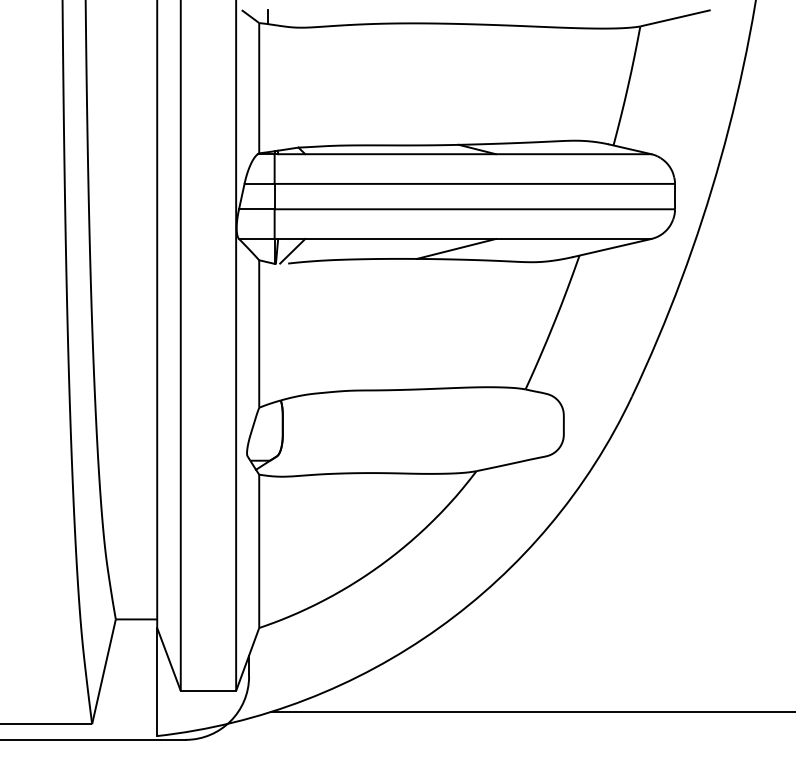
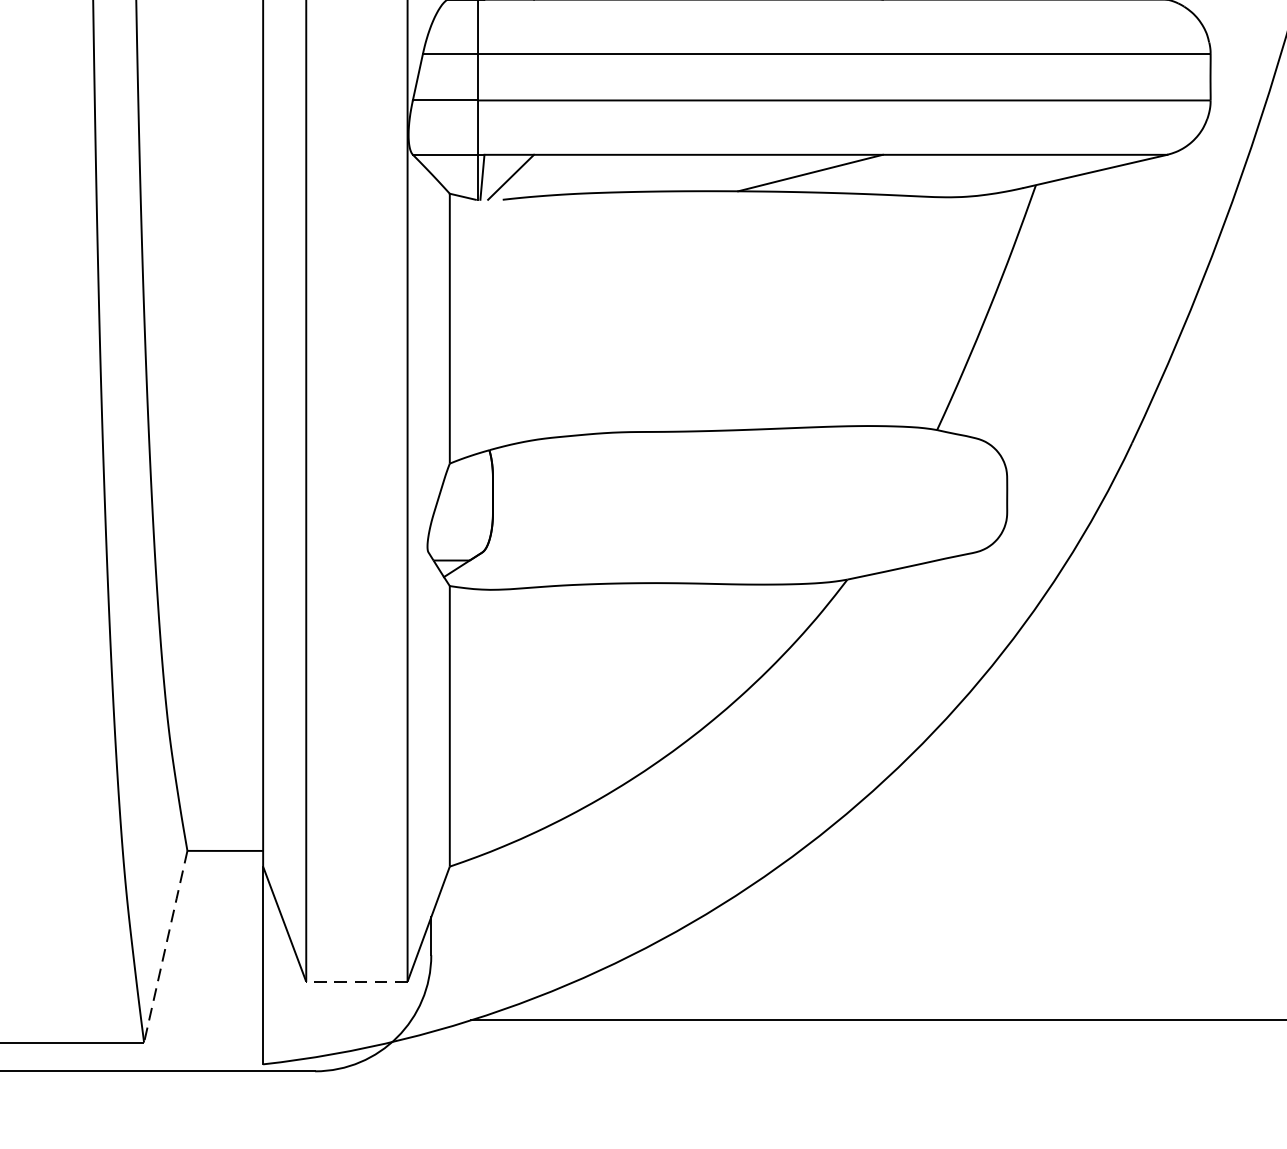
line: (103, 671) -> (164, 946), solid -> dashed
line: (208, 690) -> (356, 980), solid -> dashed

